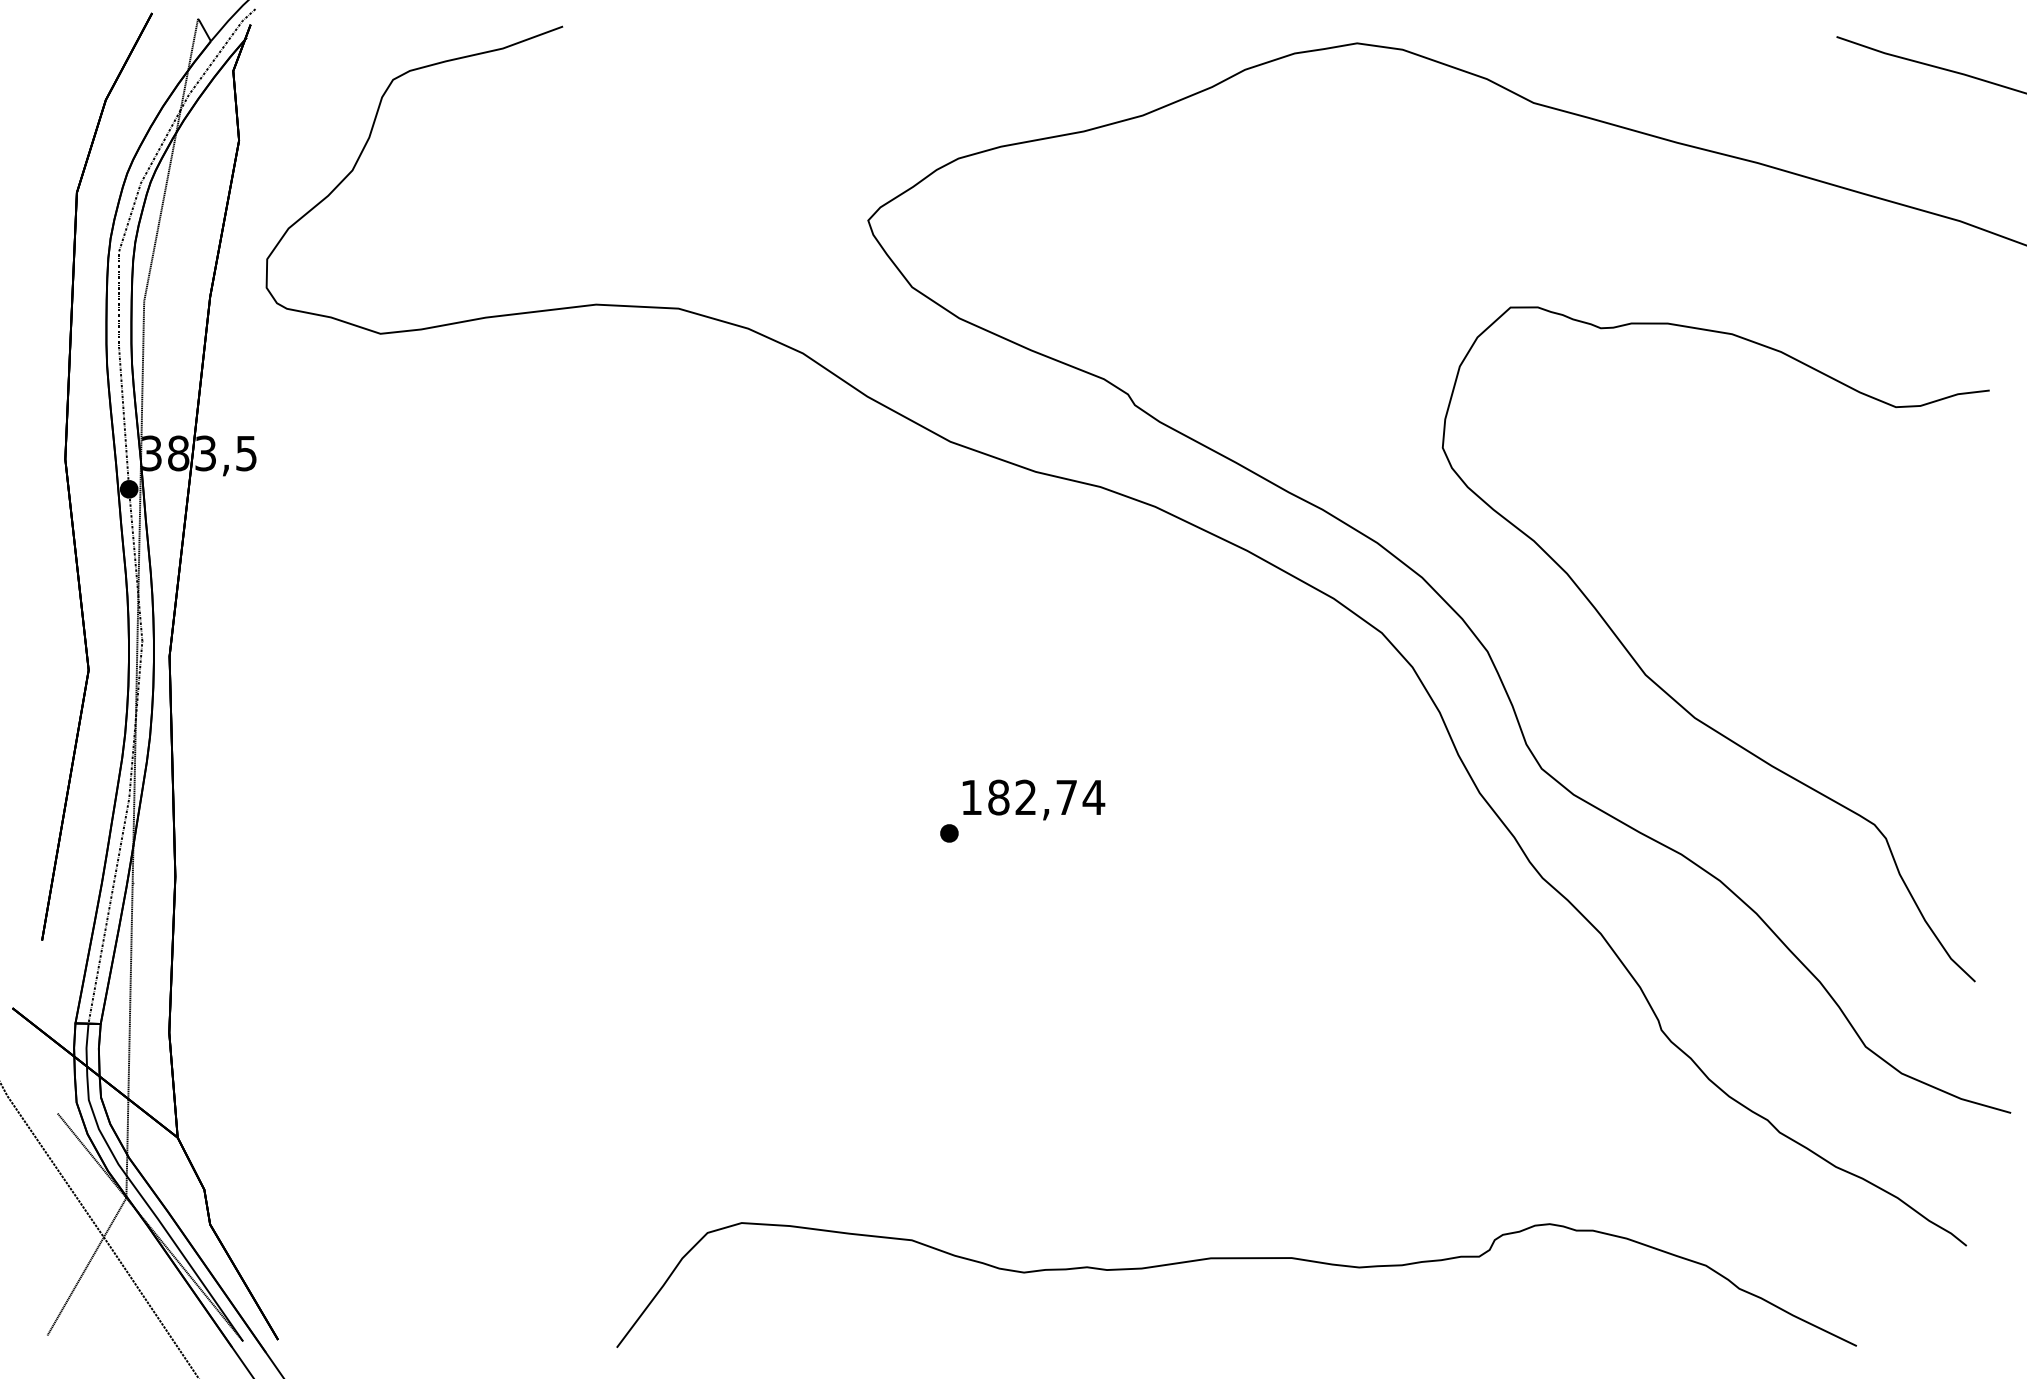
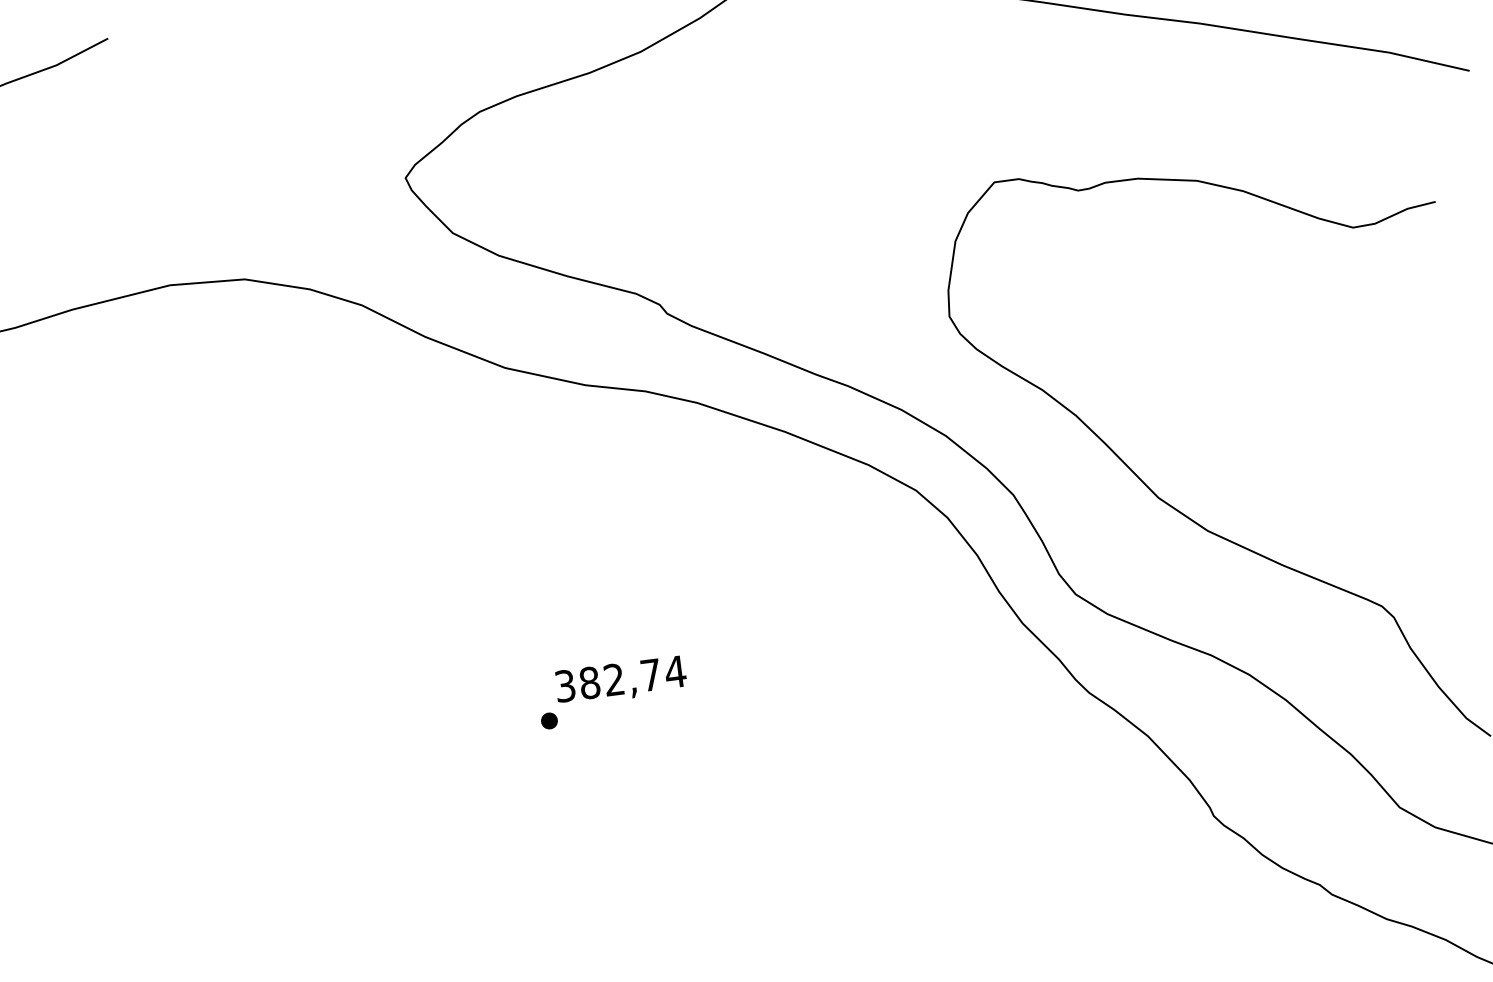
text: (971, 797) -> (565, 686), 182,74 -> 382,74

